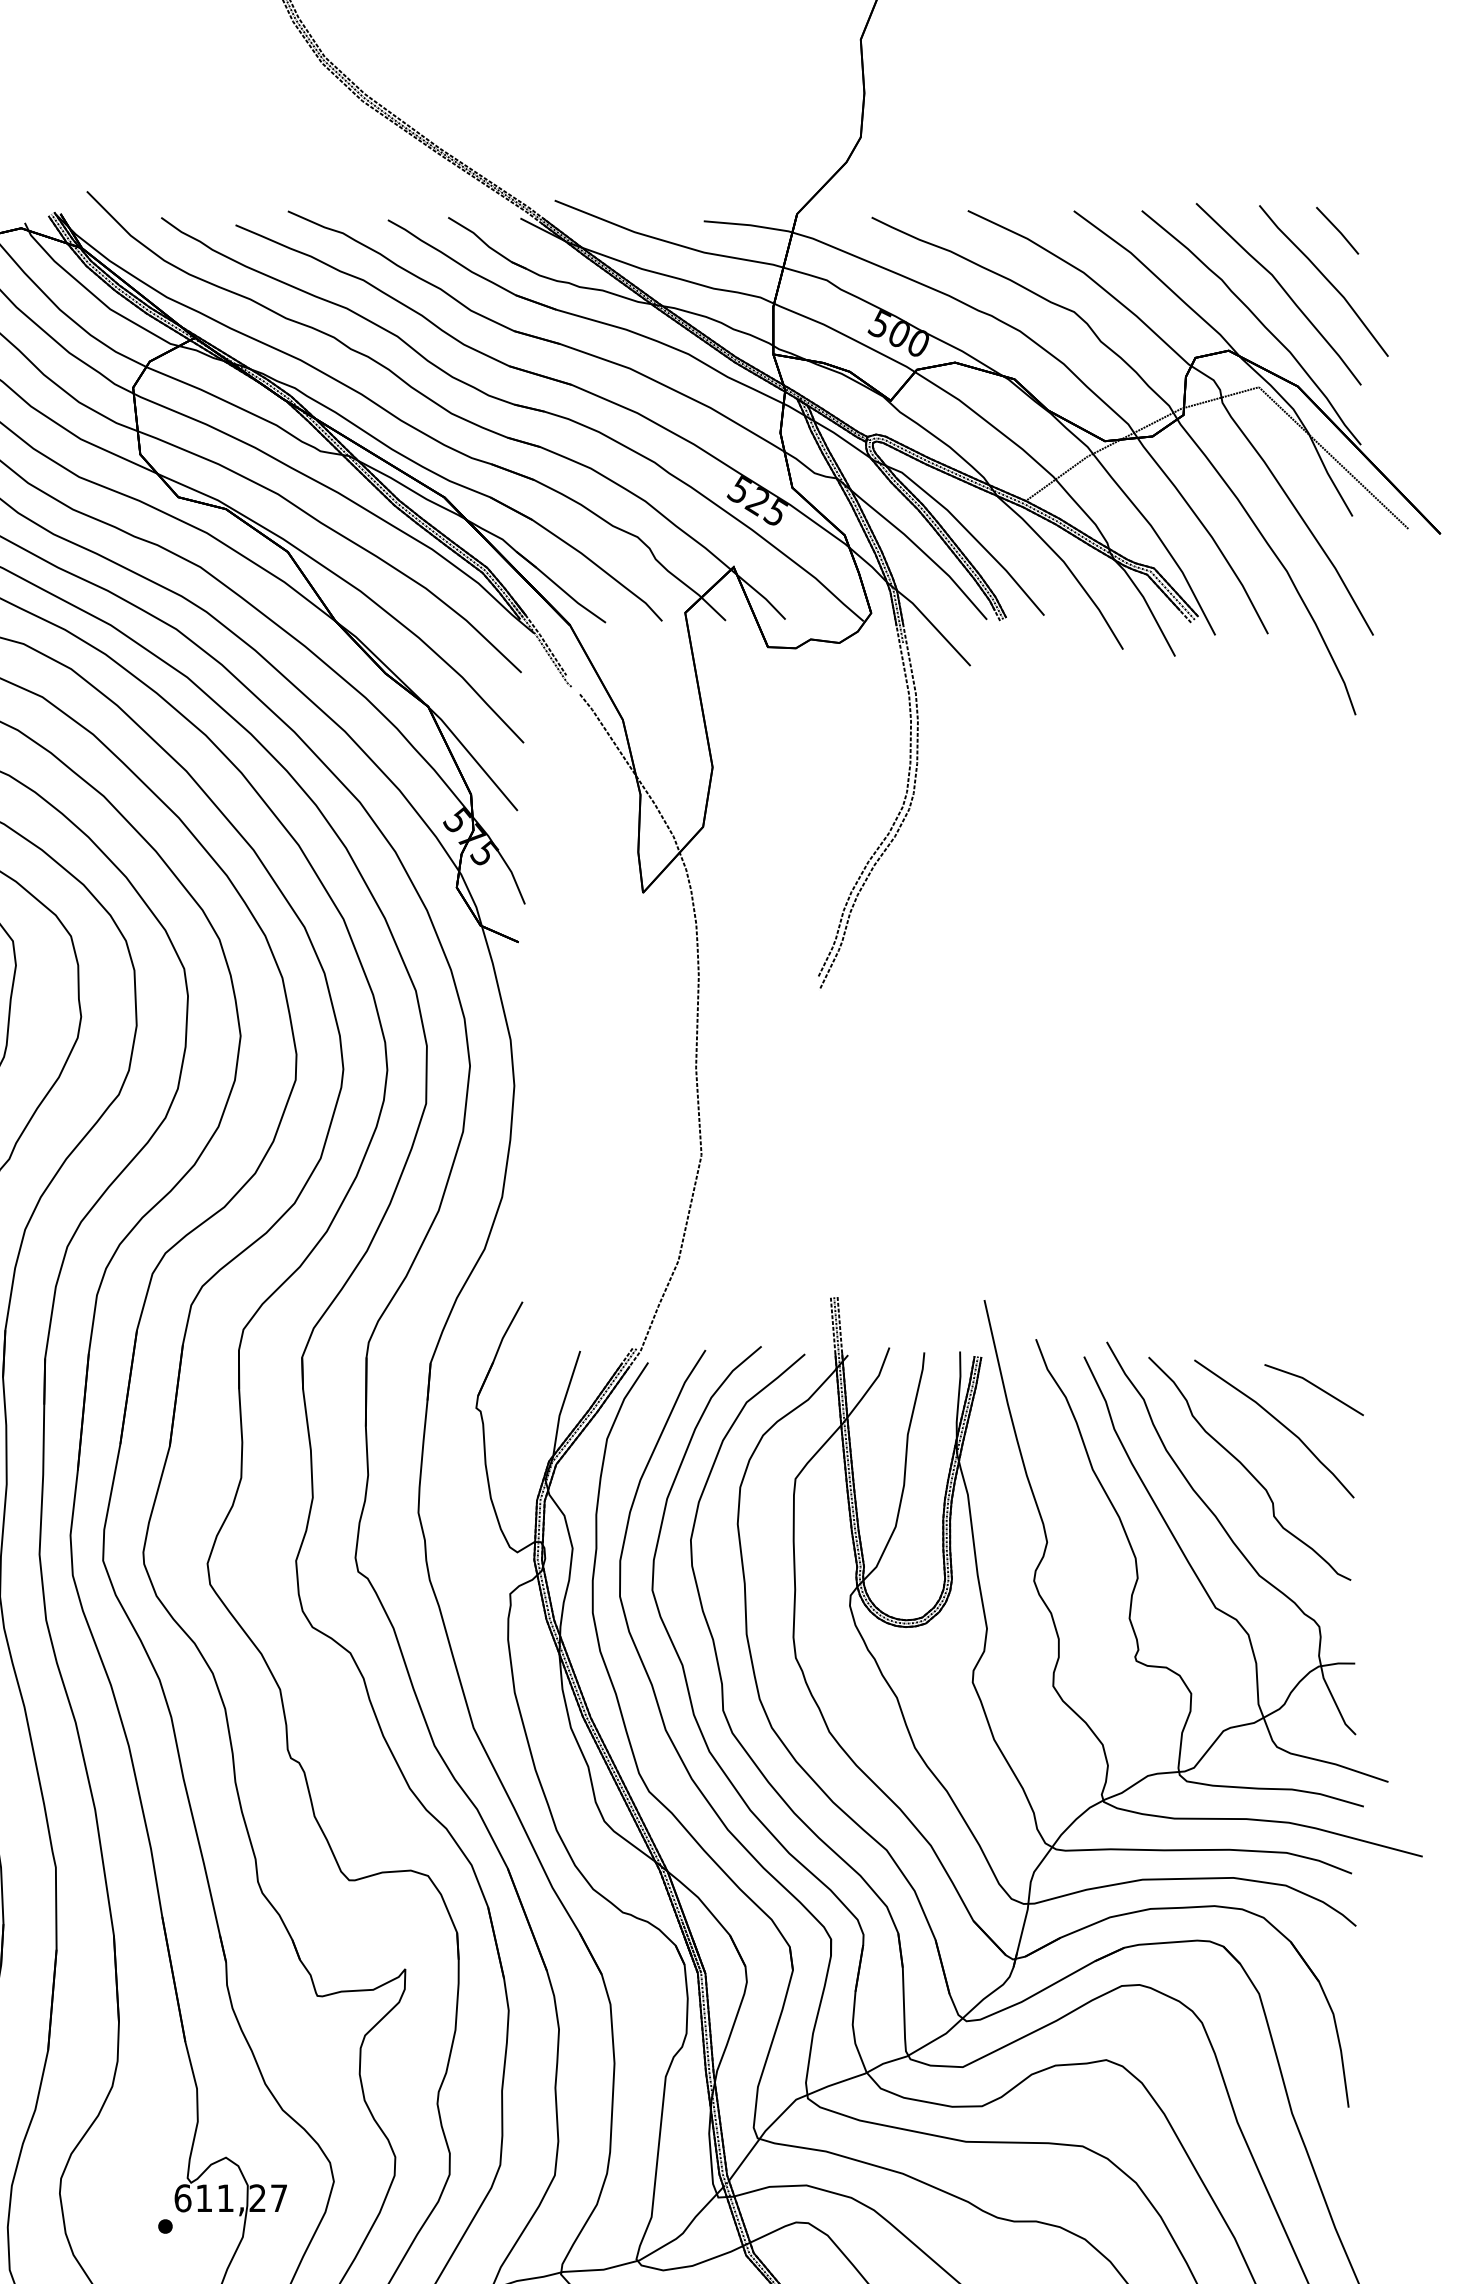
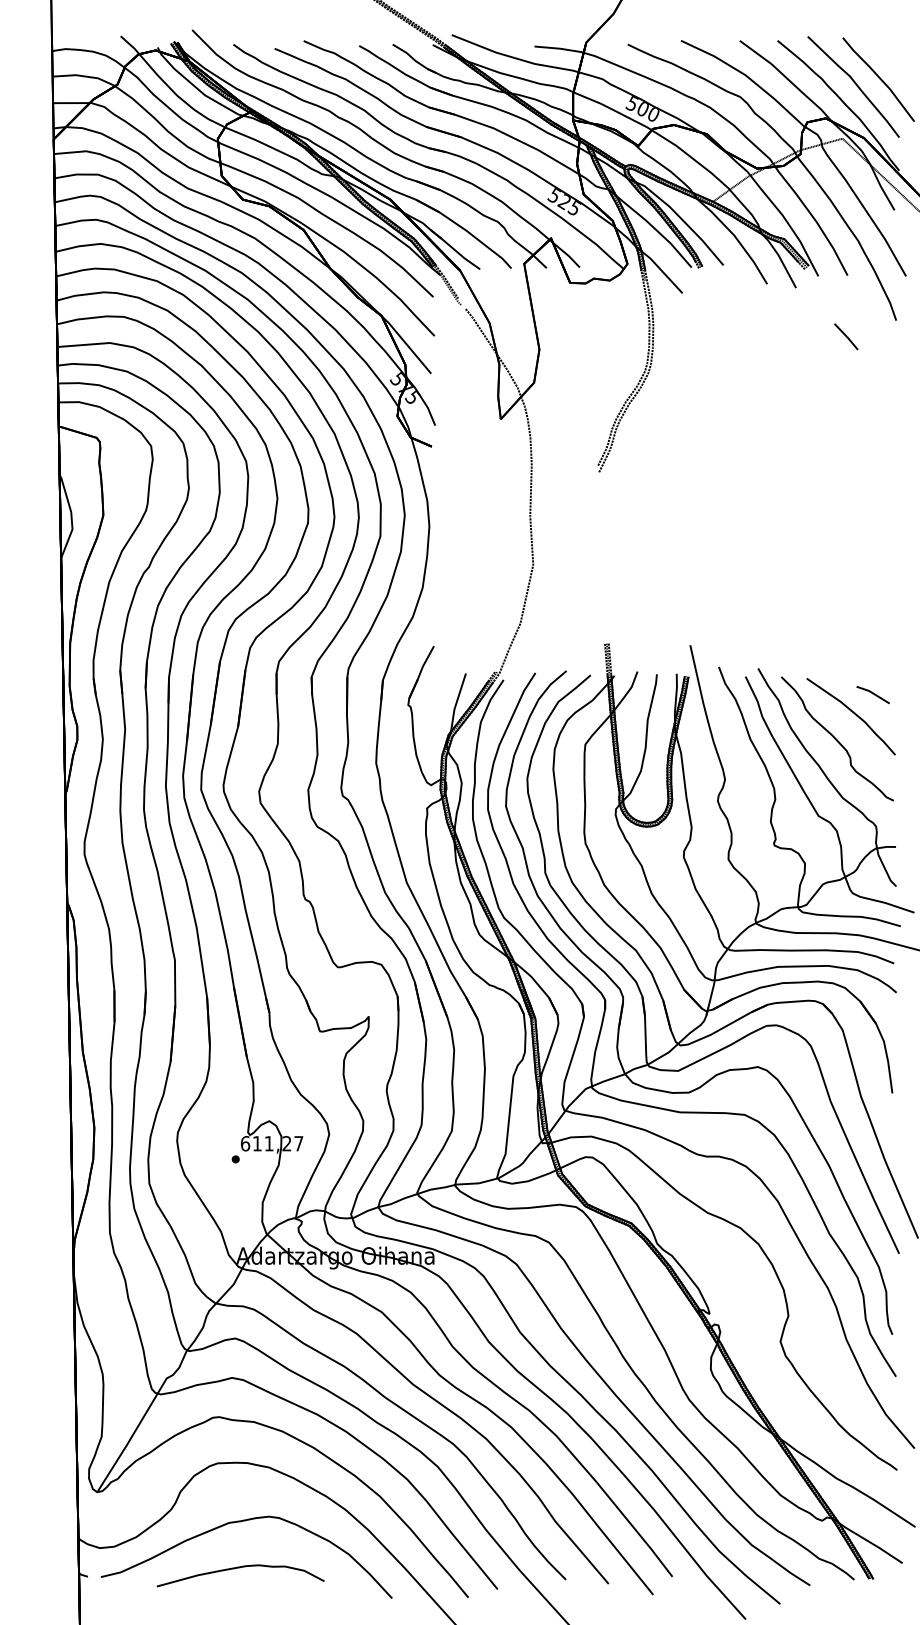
line: (1338, 230) -> (846, 336), moved
part: (1312, 1388) -> (872, 694), size x0.6

